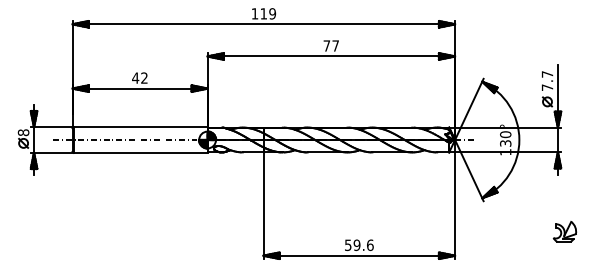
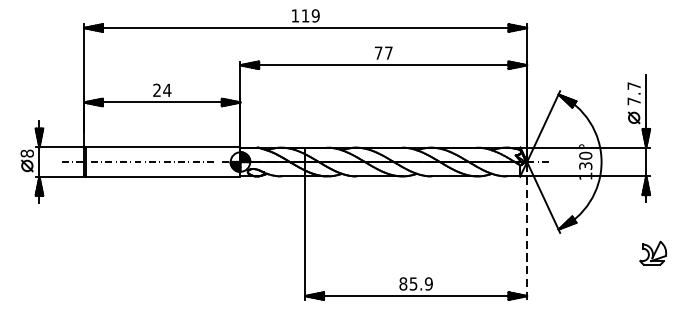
text: (140, 77) -> (162, 89), 42 -> 24
line: (455, 198) -> (527, 229), solid -> dashed
part: (564, 231) -> (652, 252), moved
text: (358, 244) -> (415, 283), 59.6 -> 85.9

